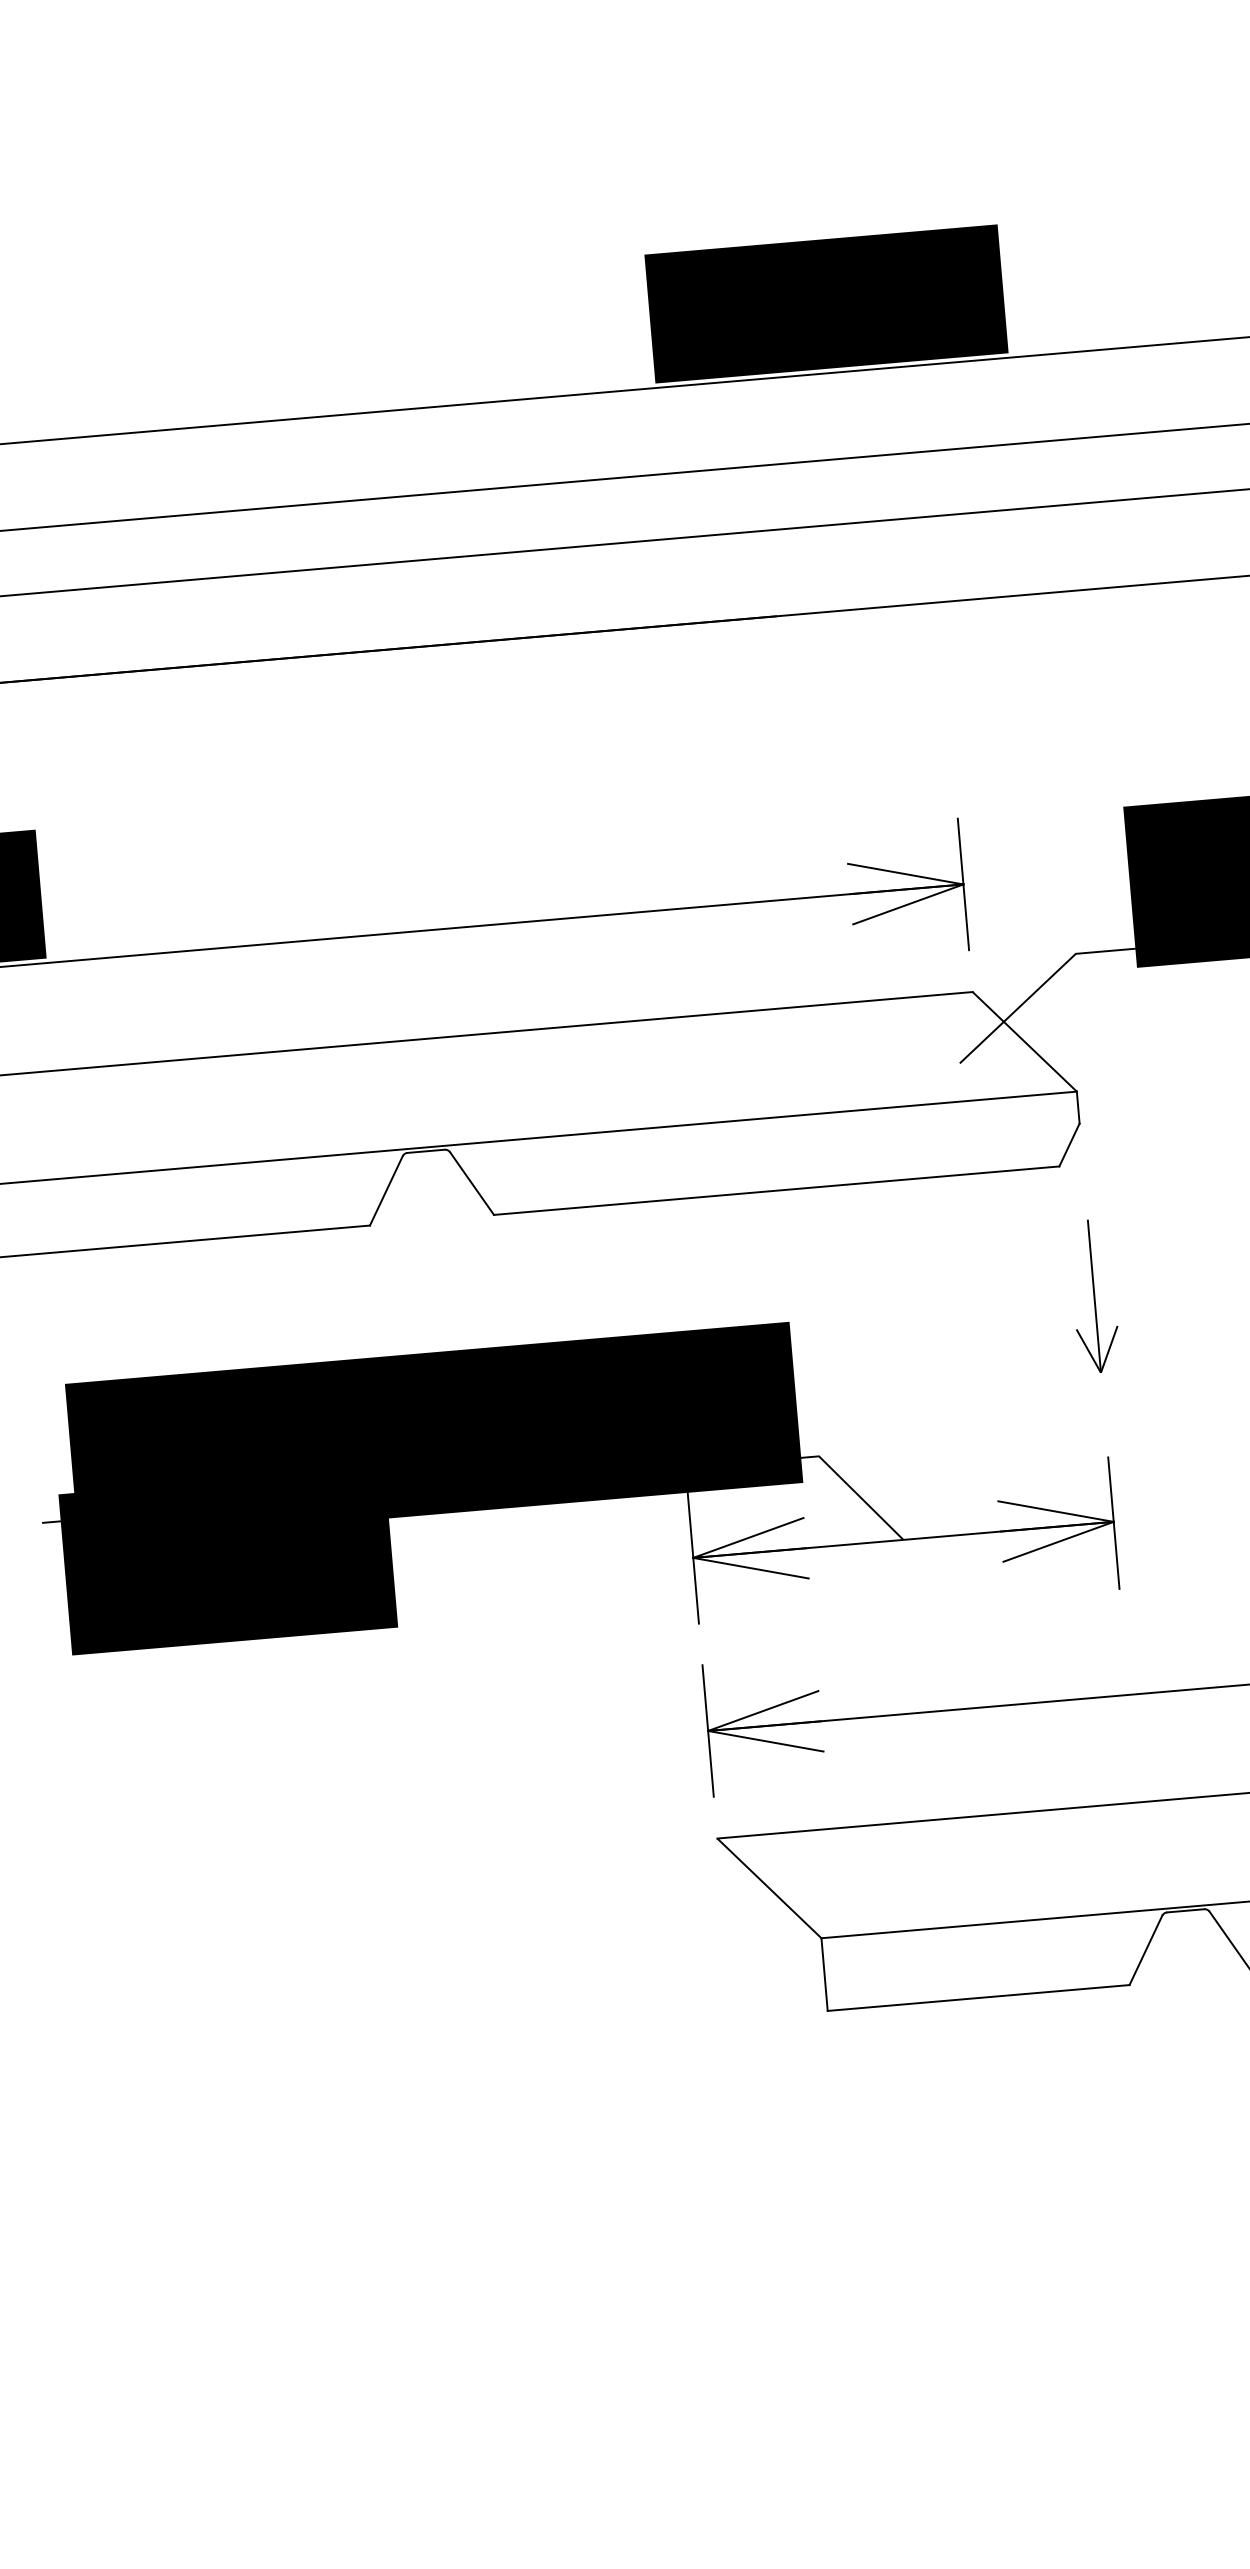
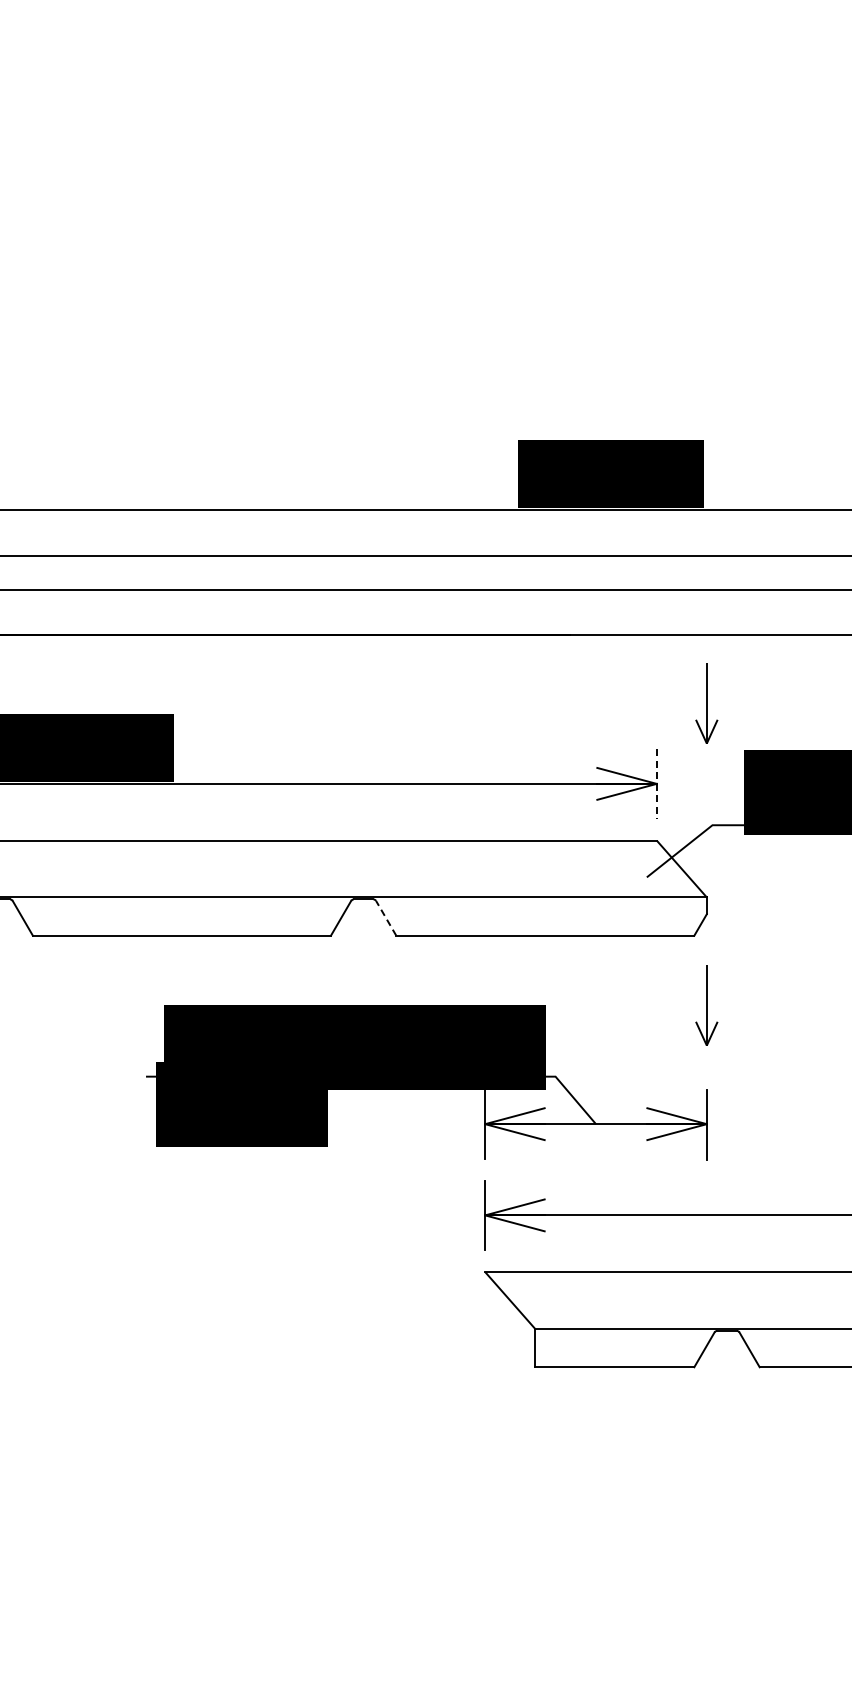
part: (1044, 723) -> (706, 703), added
line: (962, 883) -> (656, 783), solid -> dashed
line: (470, 1182) -> (385, 917), solid -> dashed

